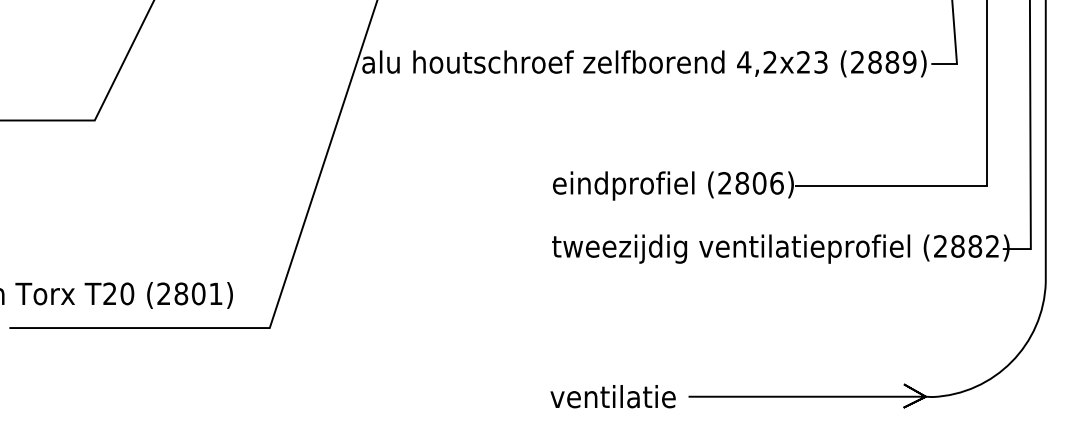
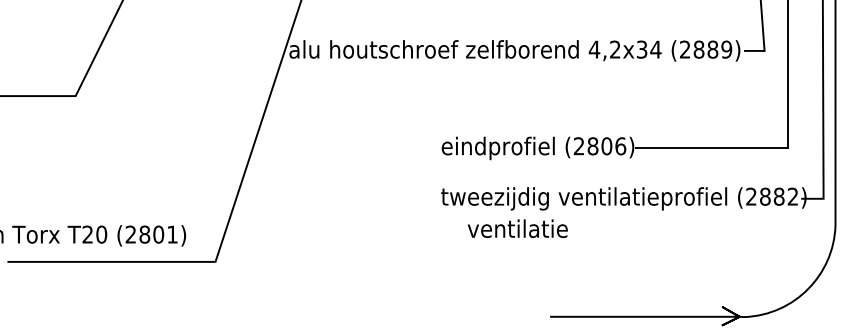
text: (812, 62) -> (649, 49), 4,2x23 -> 4,2x34
text: (612, 396) -> (517, 228), moved

